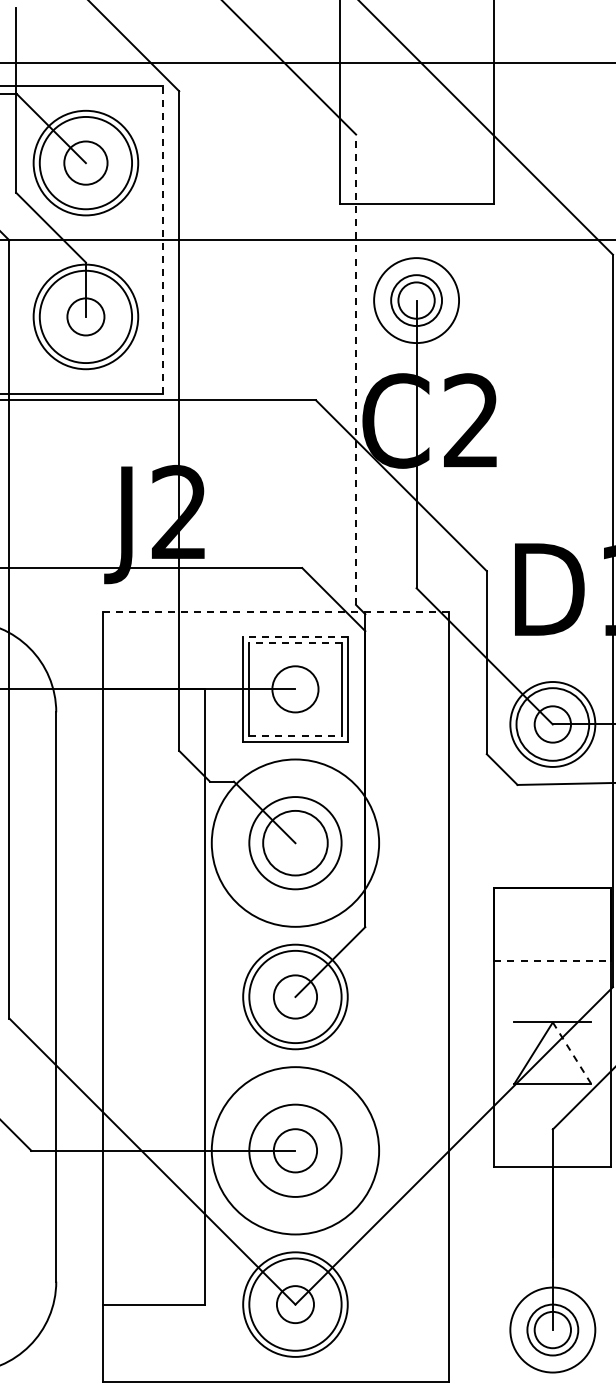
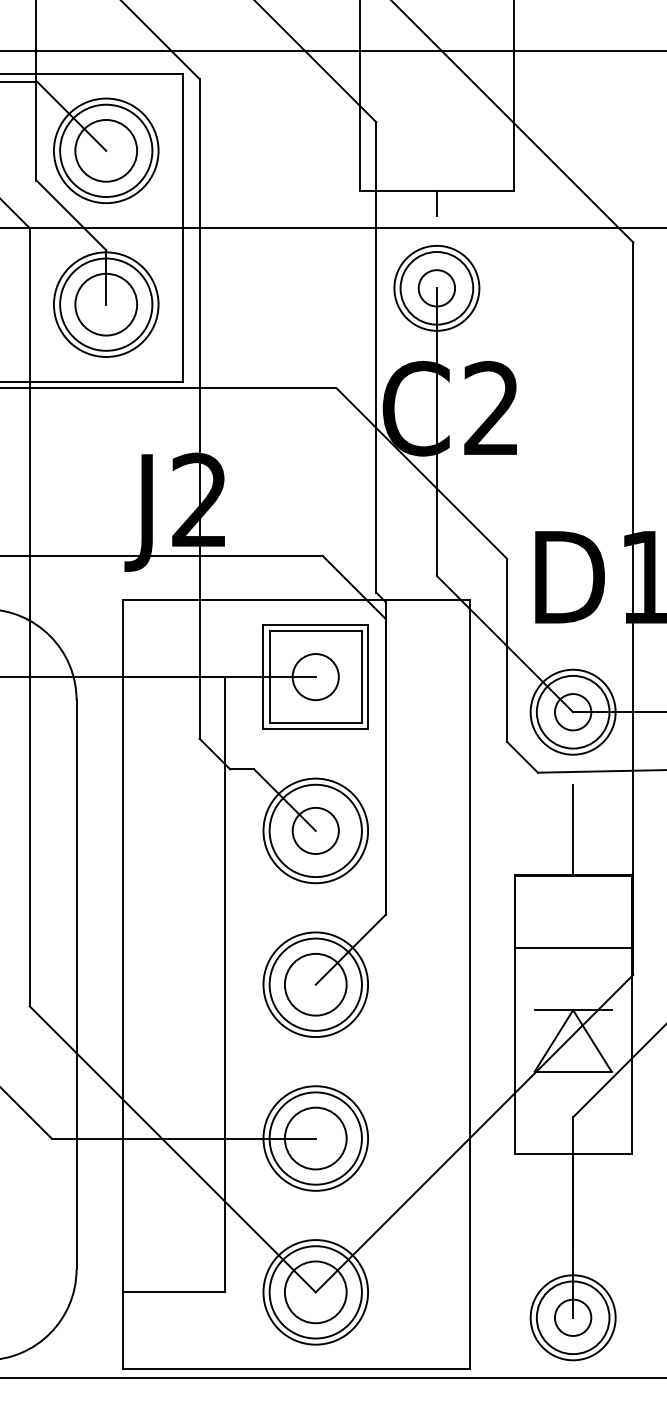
circle: (86, 162) -> (106, 150), size x1.43
line: (416, 215) -> (436, 203), added
line: (163, 239) -> (183, 227), dashed -> solid
circle: (416, 300) -> (436, 288), size x1.43
circle: (86, 316) -> (106, 304), size x1.67
line: (356, 369) -> (376, 357), dashed -> solid
line: (276, 612) -> (296, 600), dashed -> solid
line: (295, 636) -> (315, 624), dashed -> solid
line: (295, 642) -> (315, 630), dashed -> solid
line: (296, 735) -> (316, 723), dashed -> solid
line: (553, 841) -> (573, 829), added
circle: (295, 842) -> (315, 830), size x0.62
circle: (295, 842) -> (315, 830), size x0.71
line: (553, 960) -> (573, 948), dashed -> solid
circle: (295, 996) -> (315, 984), size x1.43
line: (572, 1053) -> (592, 1041), dashed -> solid
circle: (295, 1150) -> (315, 1138), size x0.62
circle: (295, 1150) -> (315, 1138), size x1.43
circle: (295, 1304) -> (315, 1292), size x1.67
circle: (552, 1329) -> (572, 1317), size x1.43

